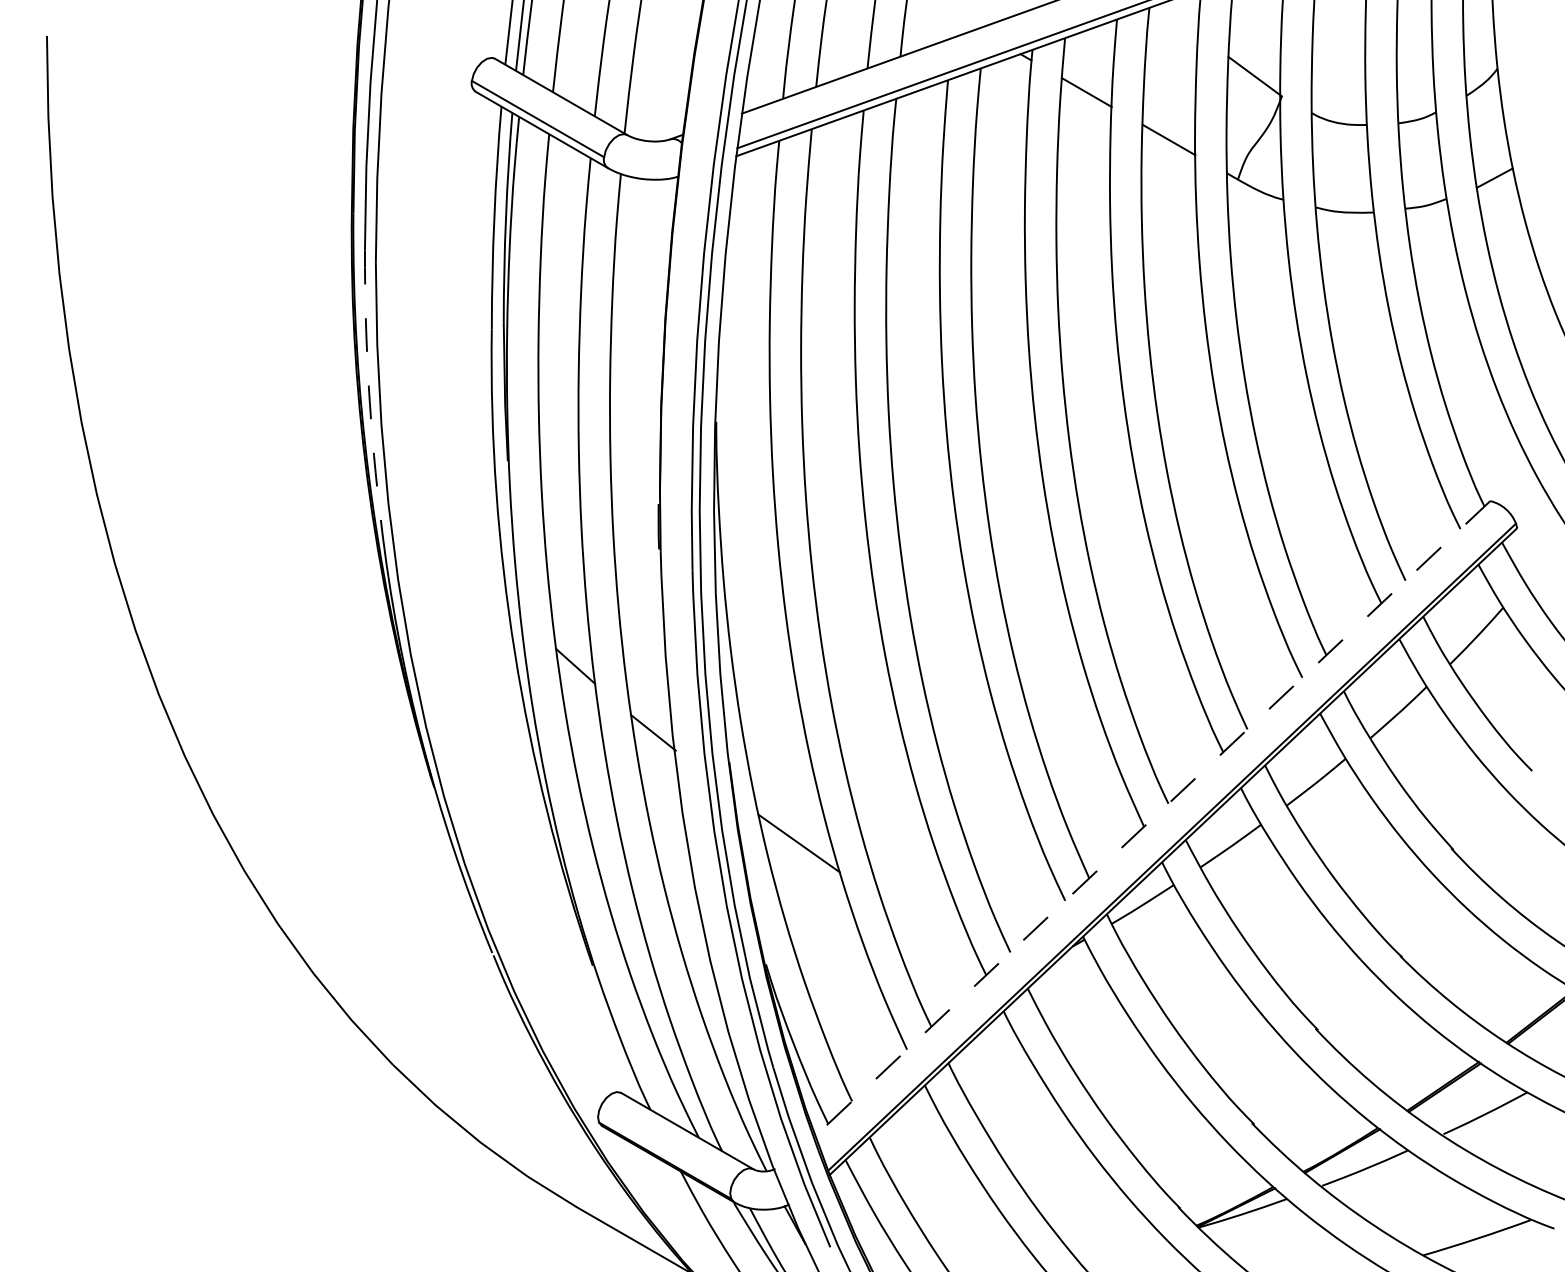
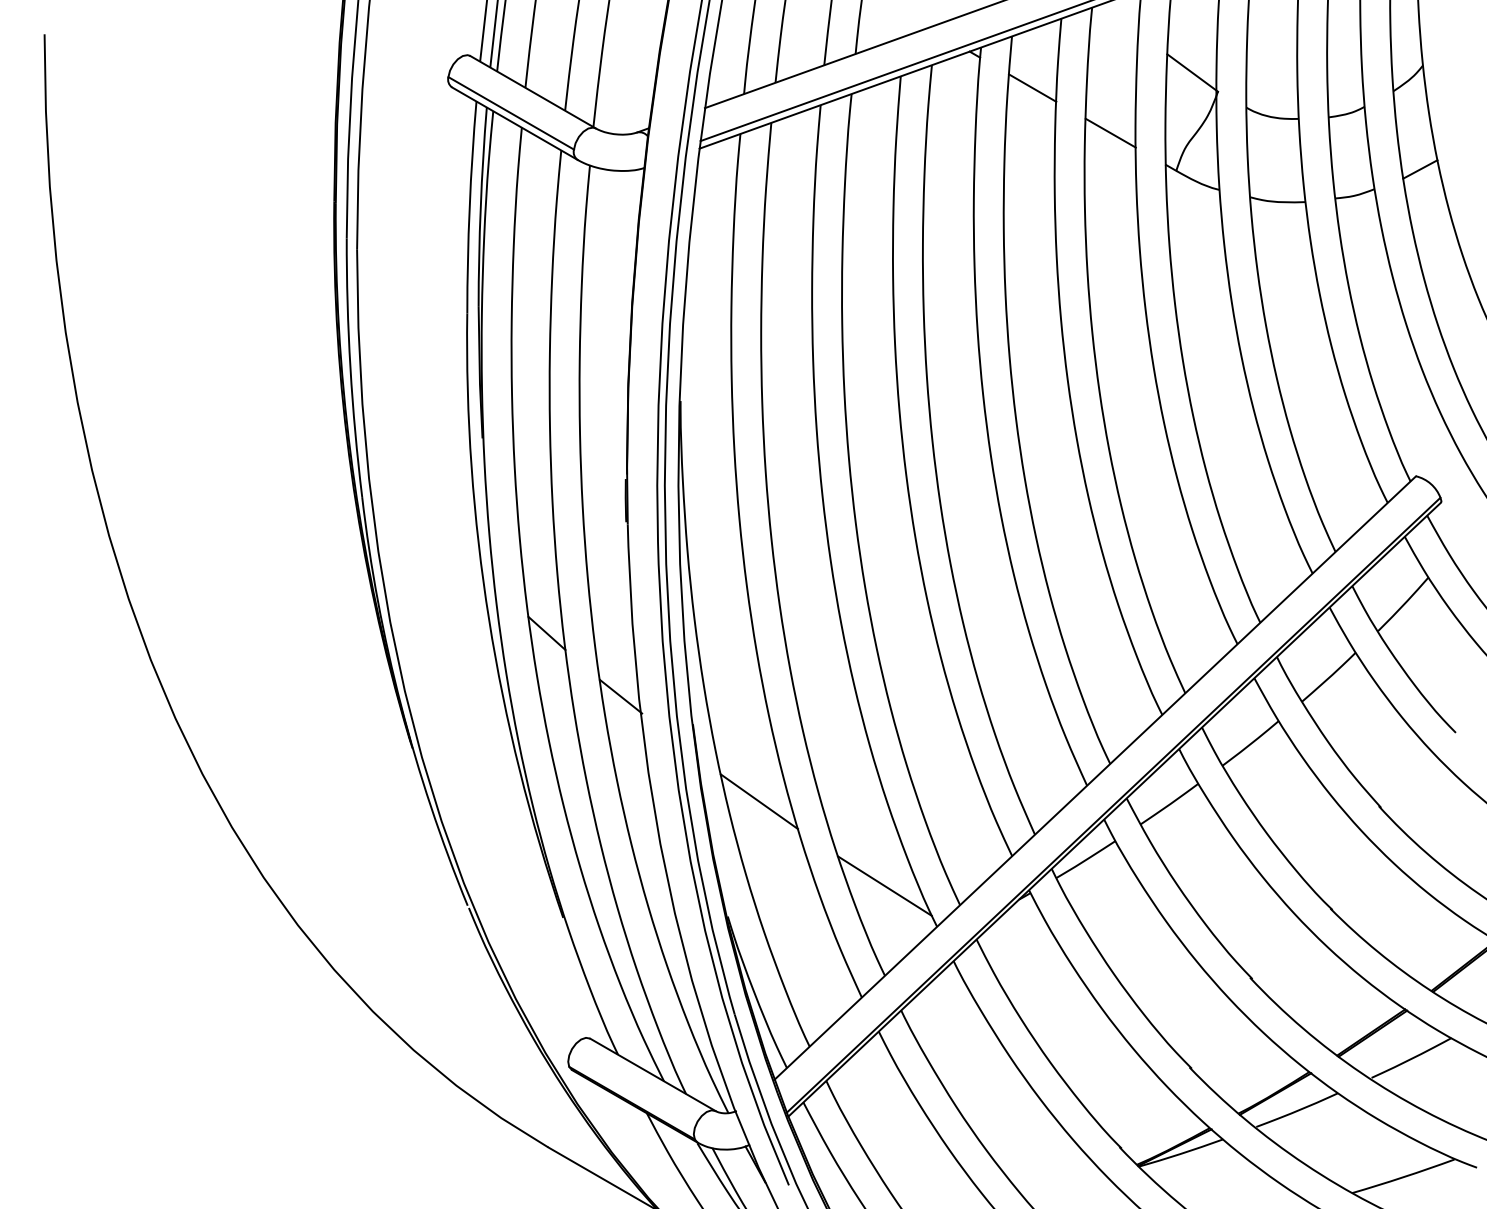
arc: (368, 387) -> (350, 368), dashed -> solid
line: (1151, 819) -> (1094, 778), dashed -> solid
line: (930, 931) -> (884, 885), added

